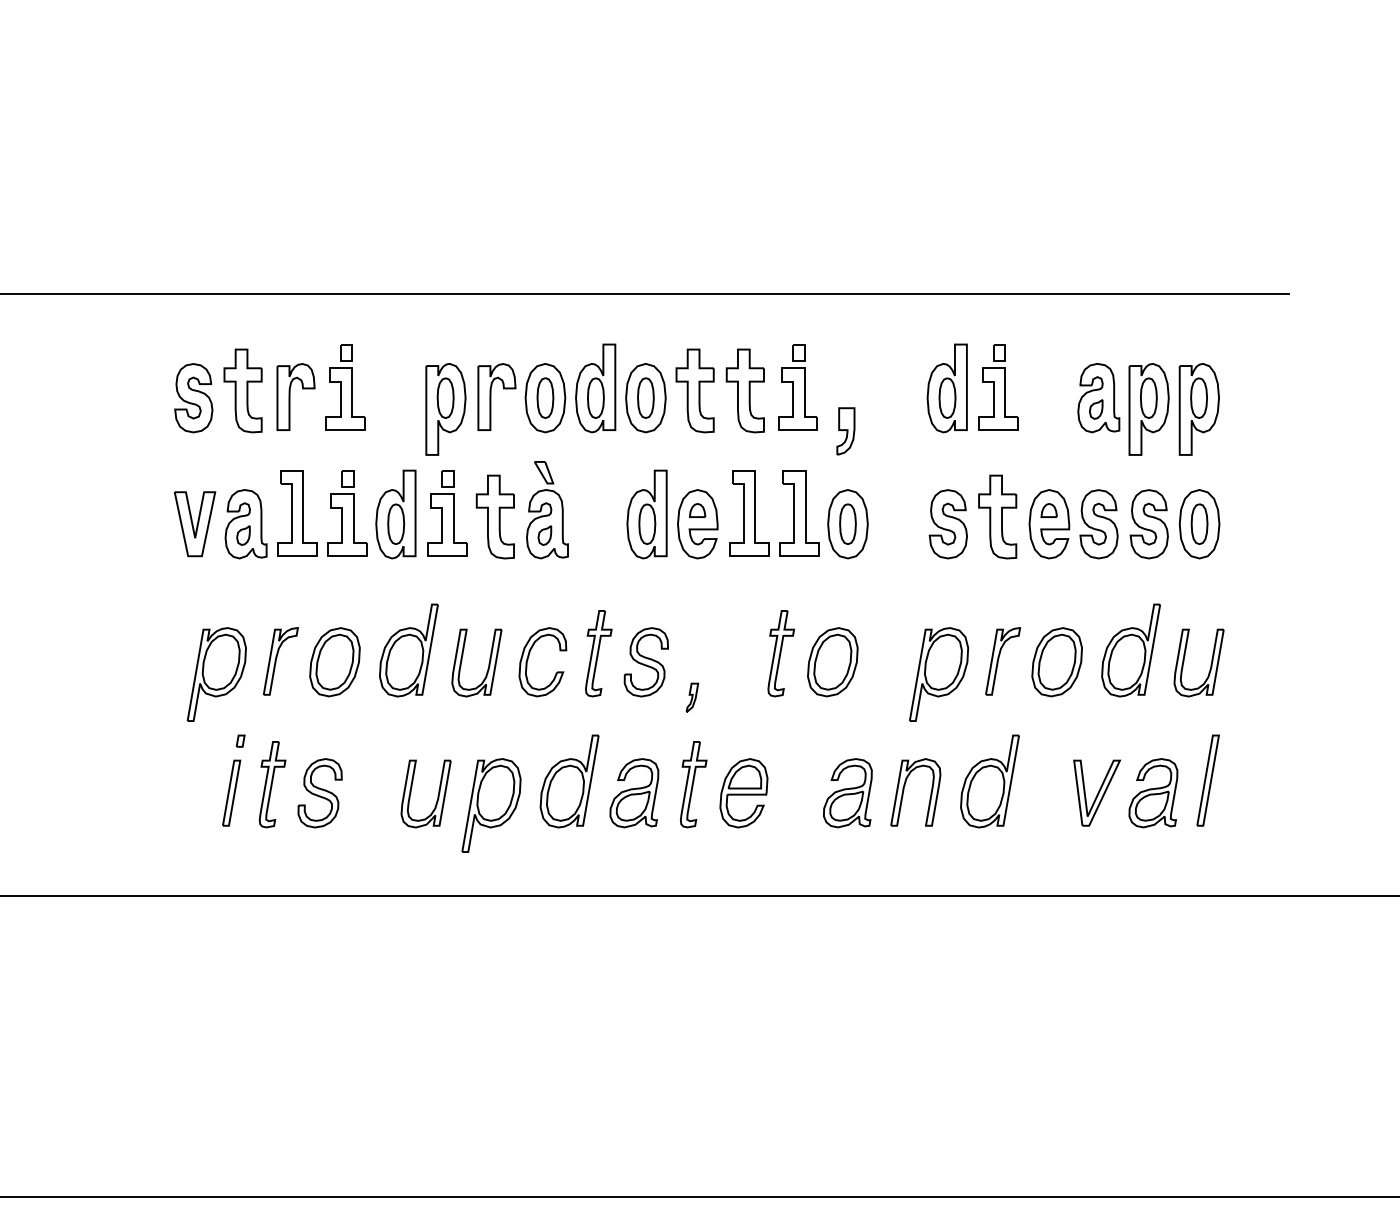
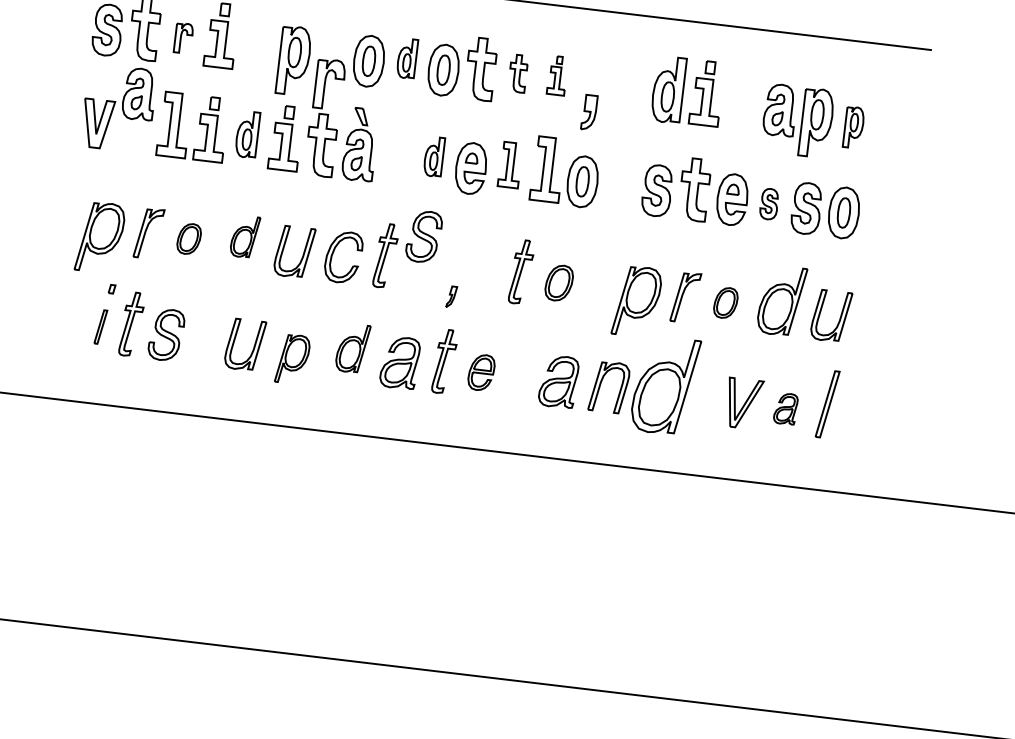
part: (797, 387) -> (557, 75), size x0.6
part: (595, 388) -> (407, 58), size x0.6
part: (744, 390) -> (517, 73), size x0.6
part: (295, 396) -> (183, 37), size x0.6
part: (496, 396) -> (329, 83), moved
part: (1198, 409) -> (853, 127), size x0.6
part: (749, 513) -> (510, 165), size x0.7
part: (395, 514) -> (247, 134), size x0.7
part: (646, 514) -> (433, 156), size x0.6
part: (245, 524) -> (138, 94), moved
part: (1098, 524) -> (768, 204), size x0.6
part: (408, 650) -> (244, 236), size x0.6
part: (334, 662) -> (188, 239), size x0.6
part: (645, 662) -> (423, 236), moved
part: (832, 662) -> (558, 283), size x0.7
part: (1056, 662) -> (725, 303), size x0.6
part: (569, 781) -> (352, 348), size x0.7
part: (989, 781) -> (665, 385), size x1.4
part: (231, 792) -> (100, 326), size x0.7
part: (743, 793) -> (481, 372), size x0.7
part: (1153, 793) -> (785, 409), size x0.6
part: (491, 805) -> (292, 359), size x0.7

